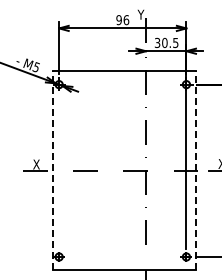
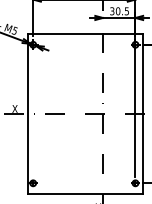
line: (52, 170) -> (27, 113), dashed -> solid
line: (196, 170) -> (143, 113), dashed -> solid

